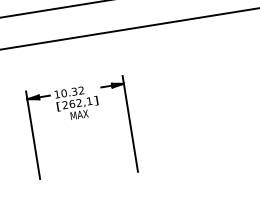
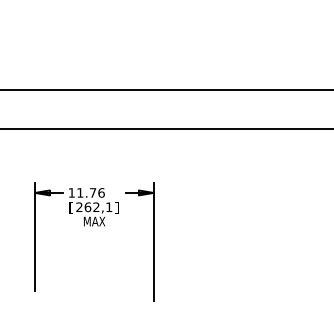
text: (72, 91) -> (90, 192), 10.32 -> 11.76

